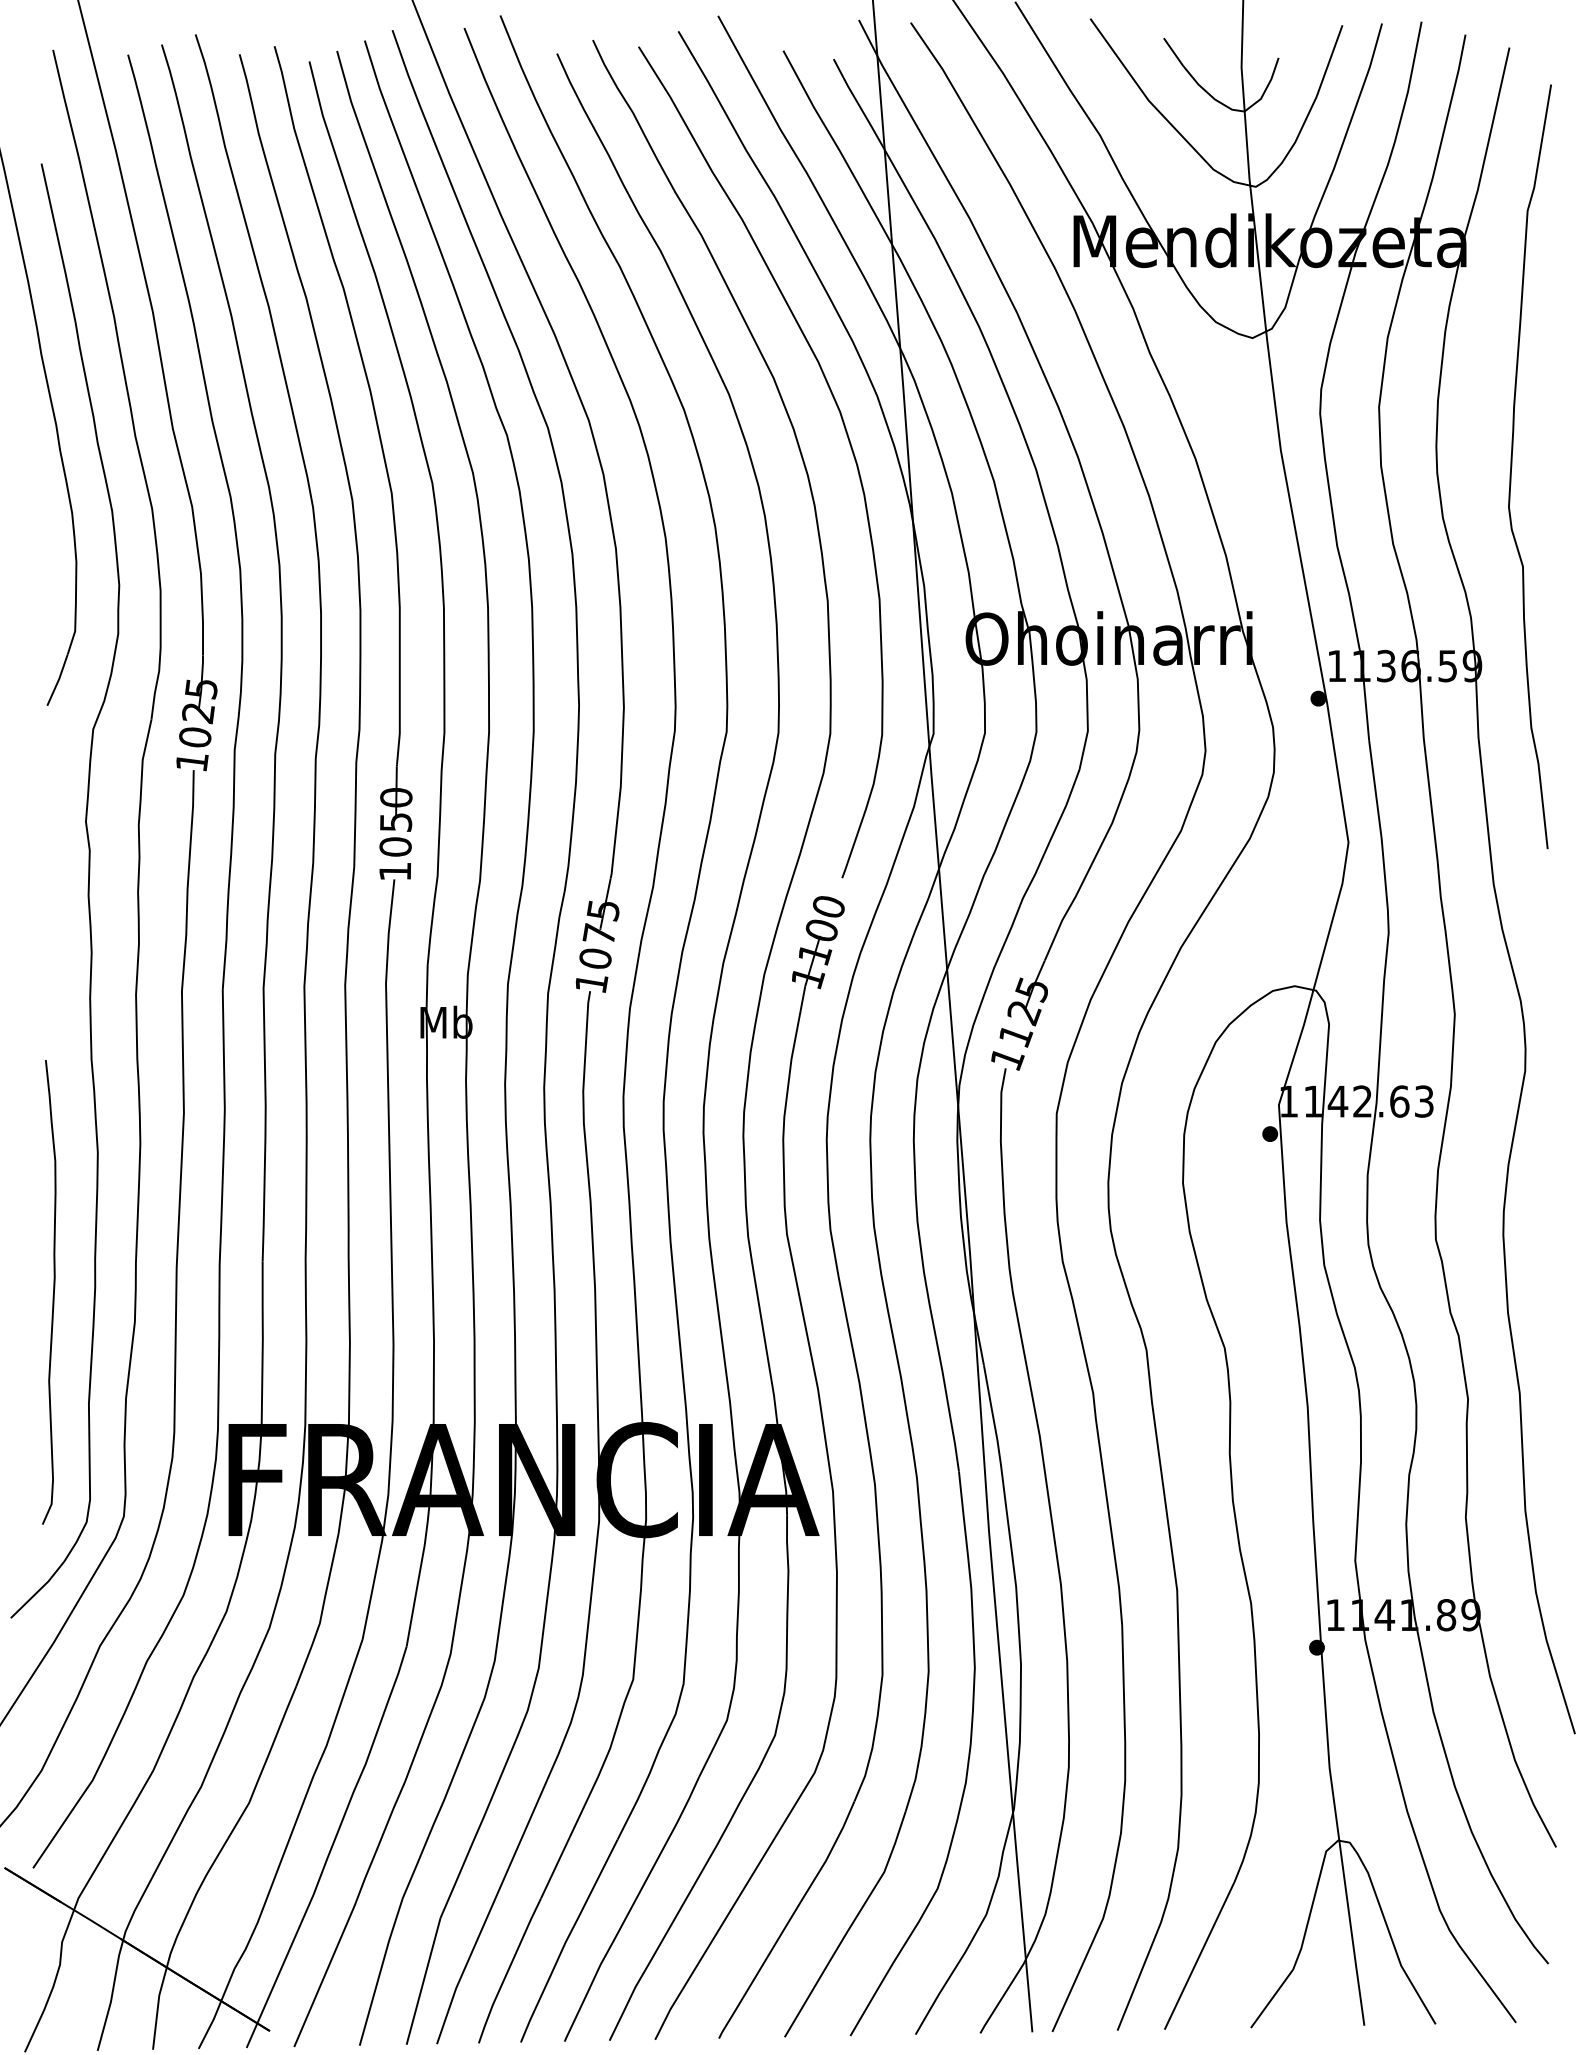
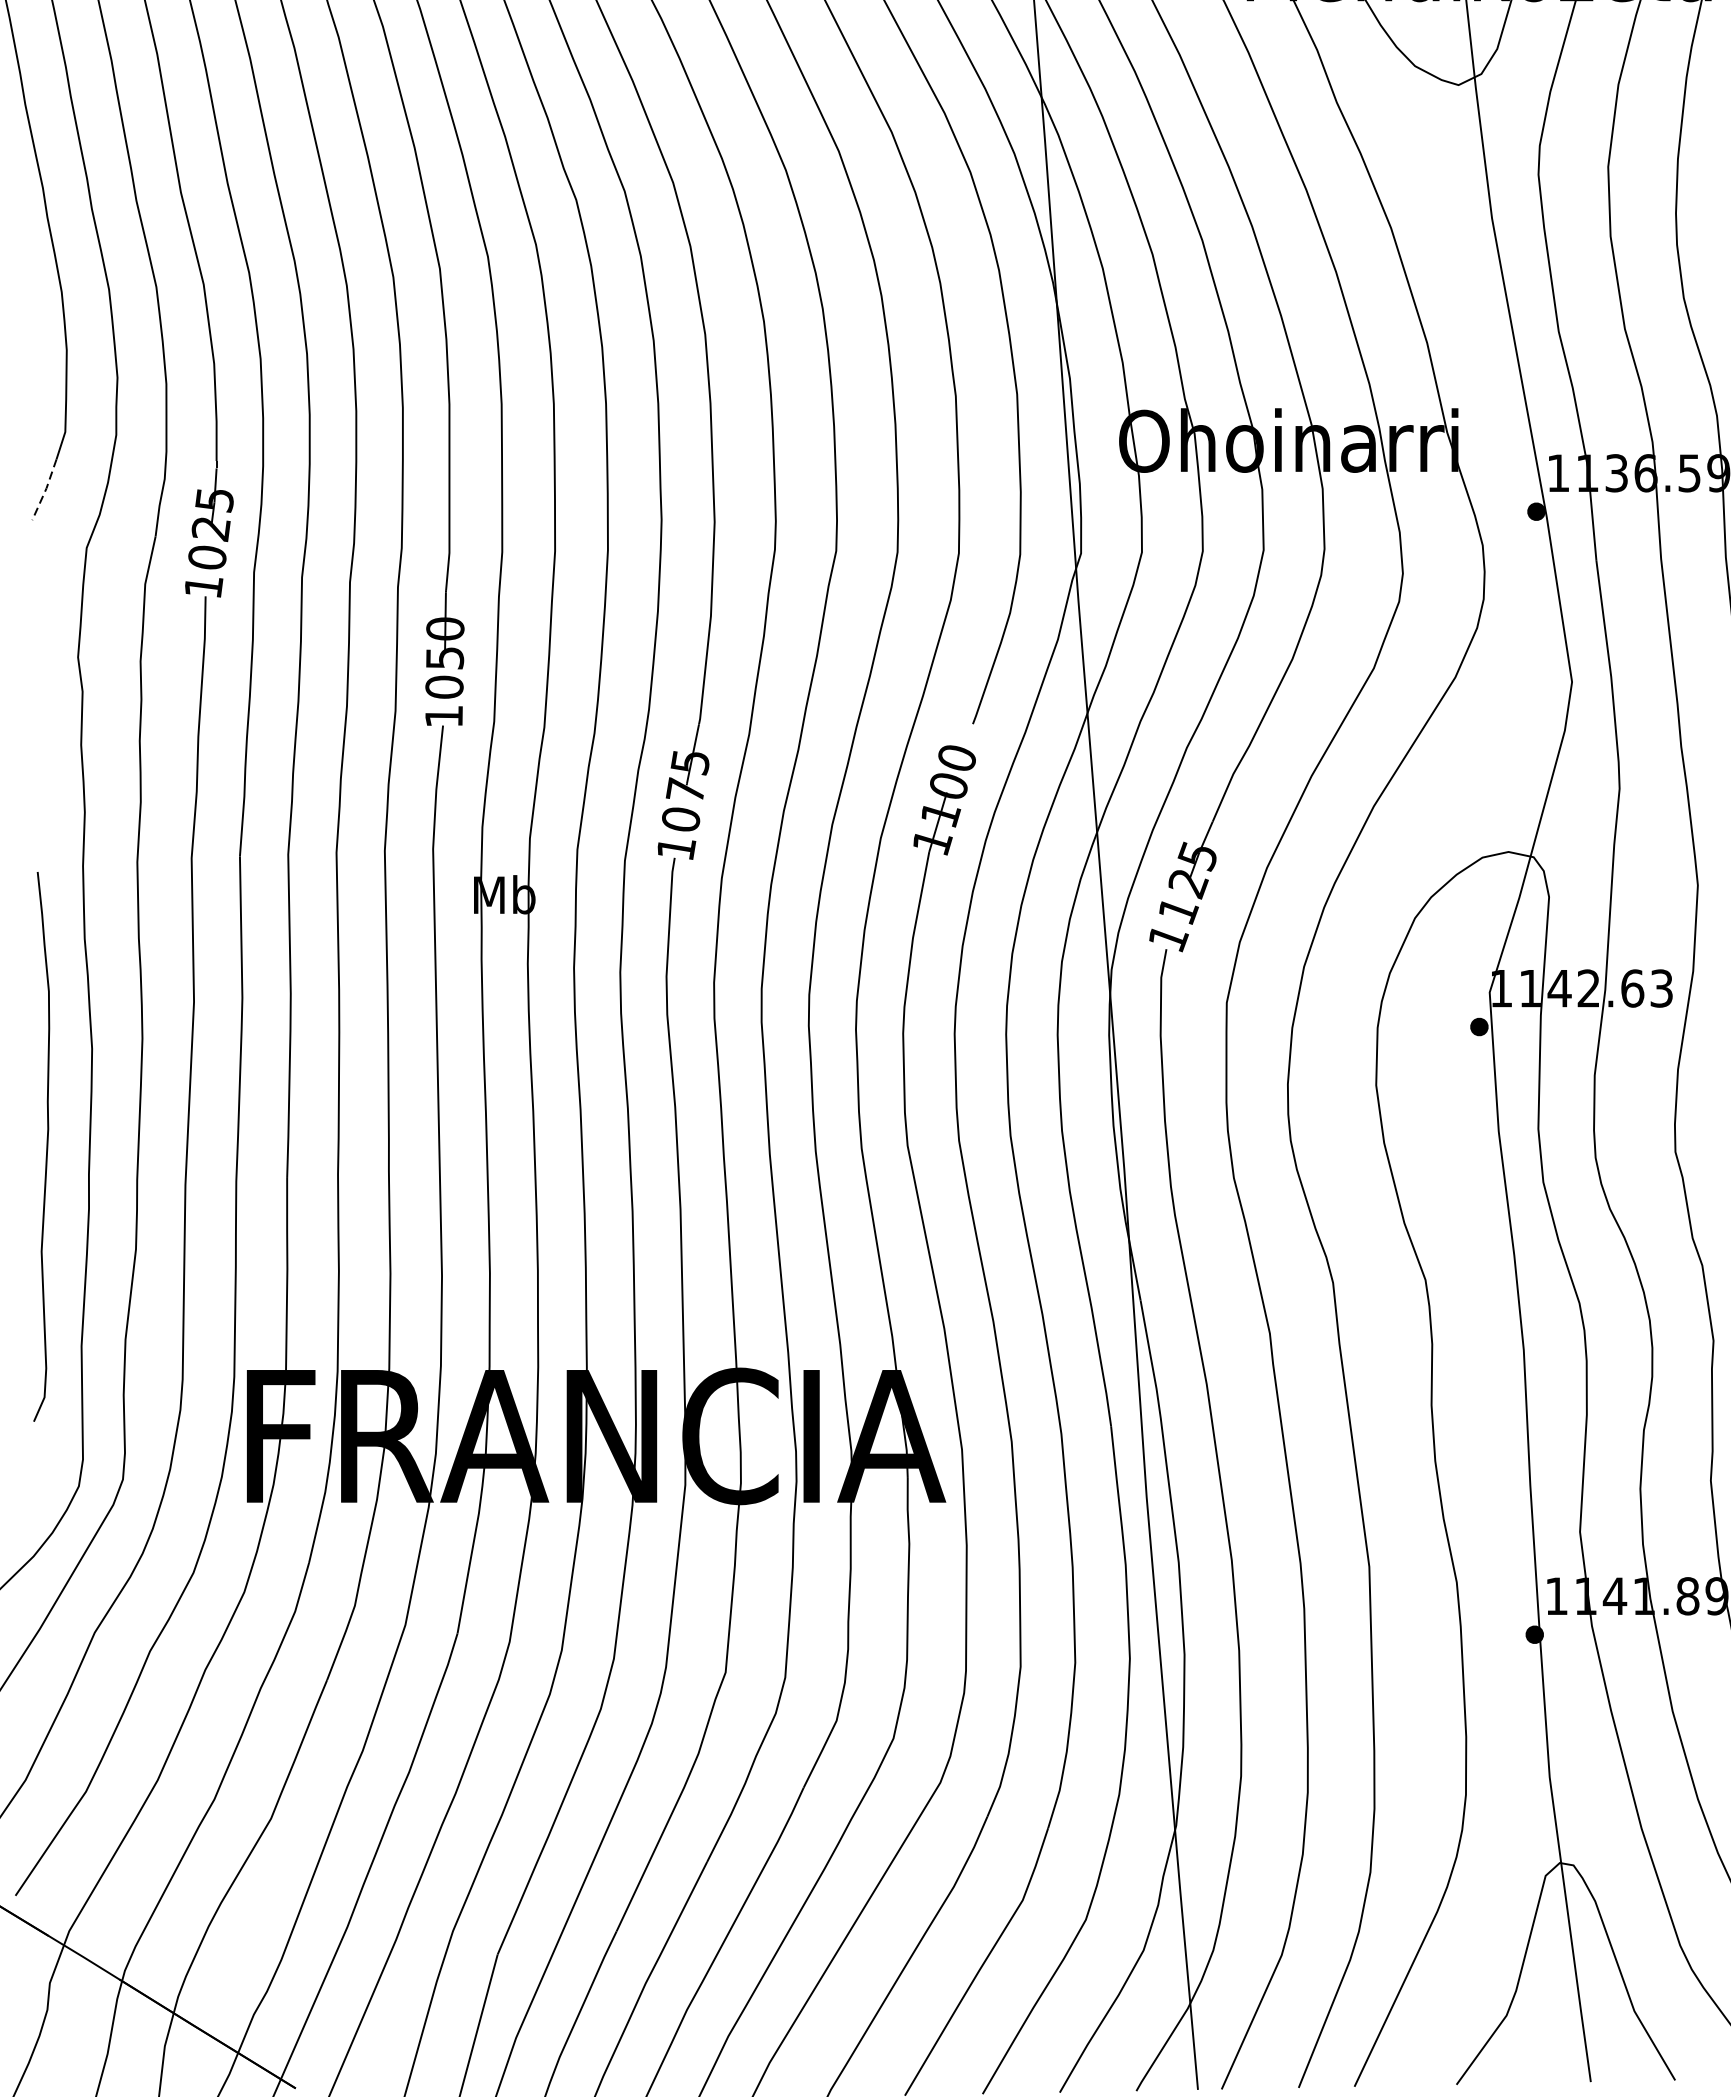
line: (58, 679) -> (45, 489), solid -> dashed
curve: (53, 1292) -> (46, 1146), moved

